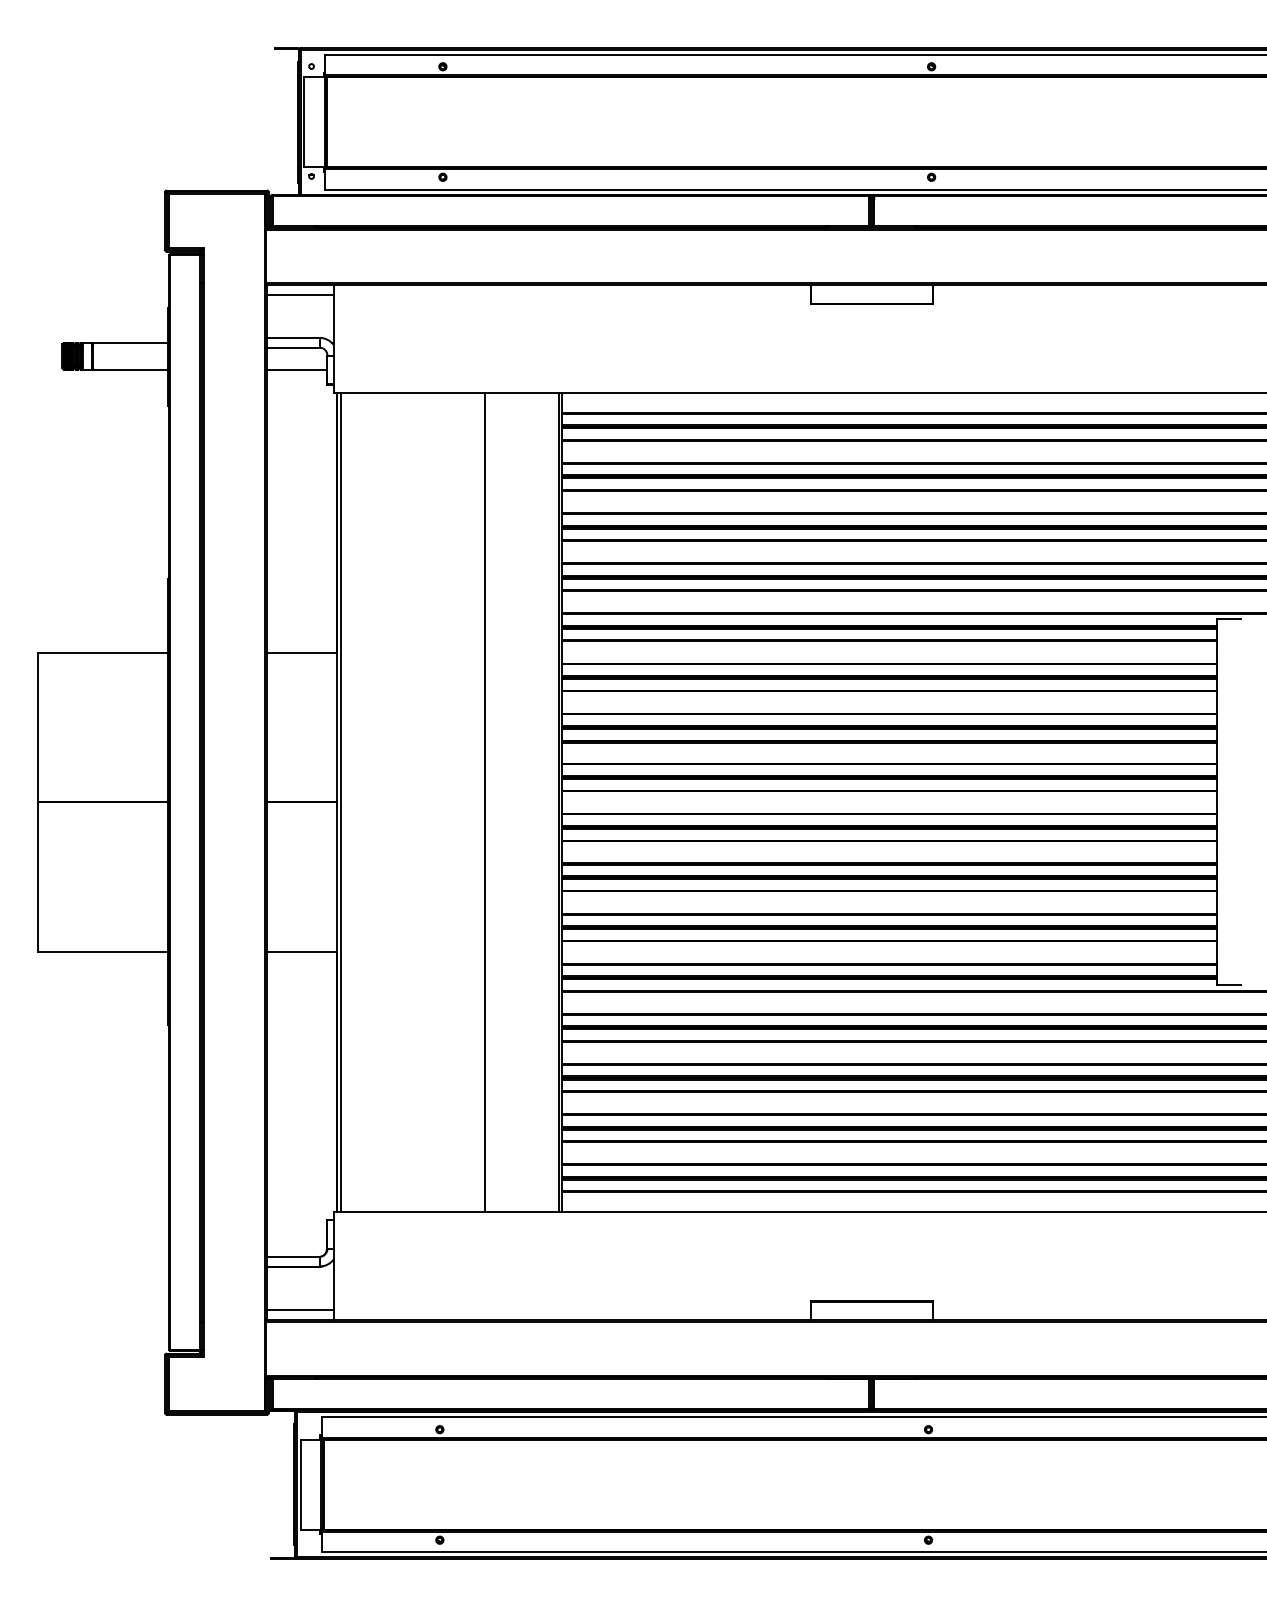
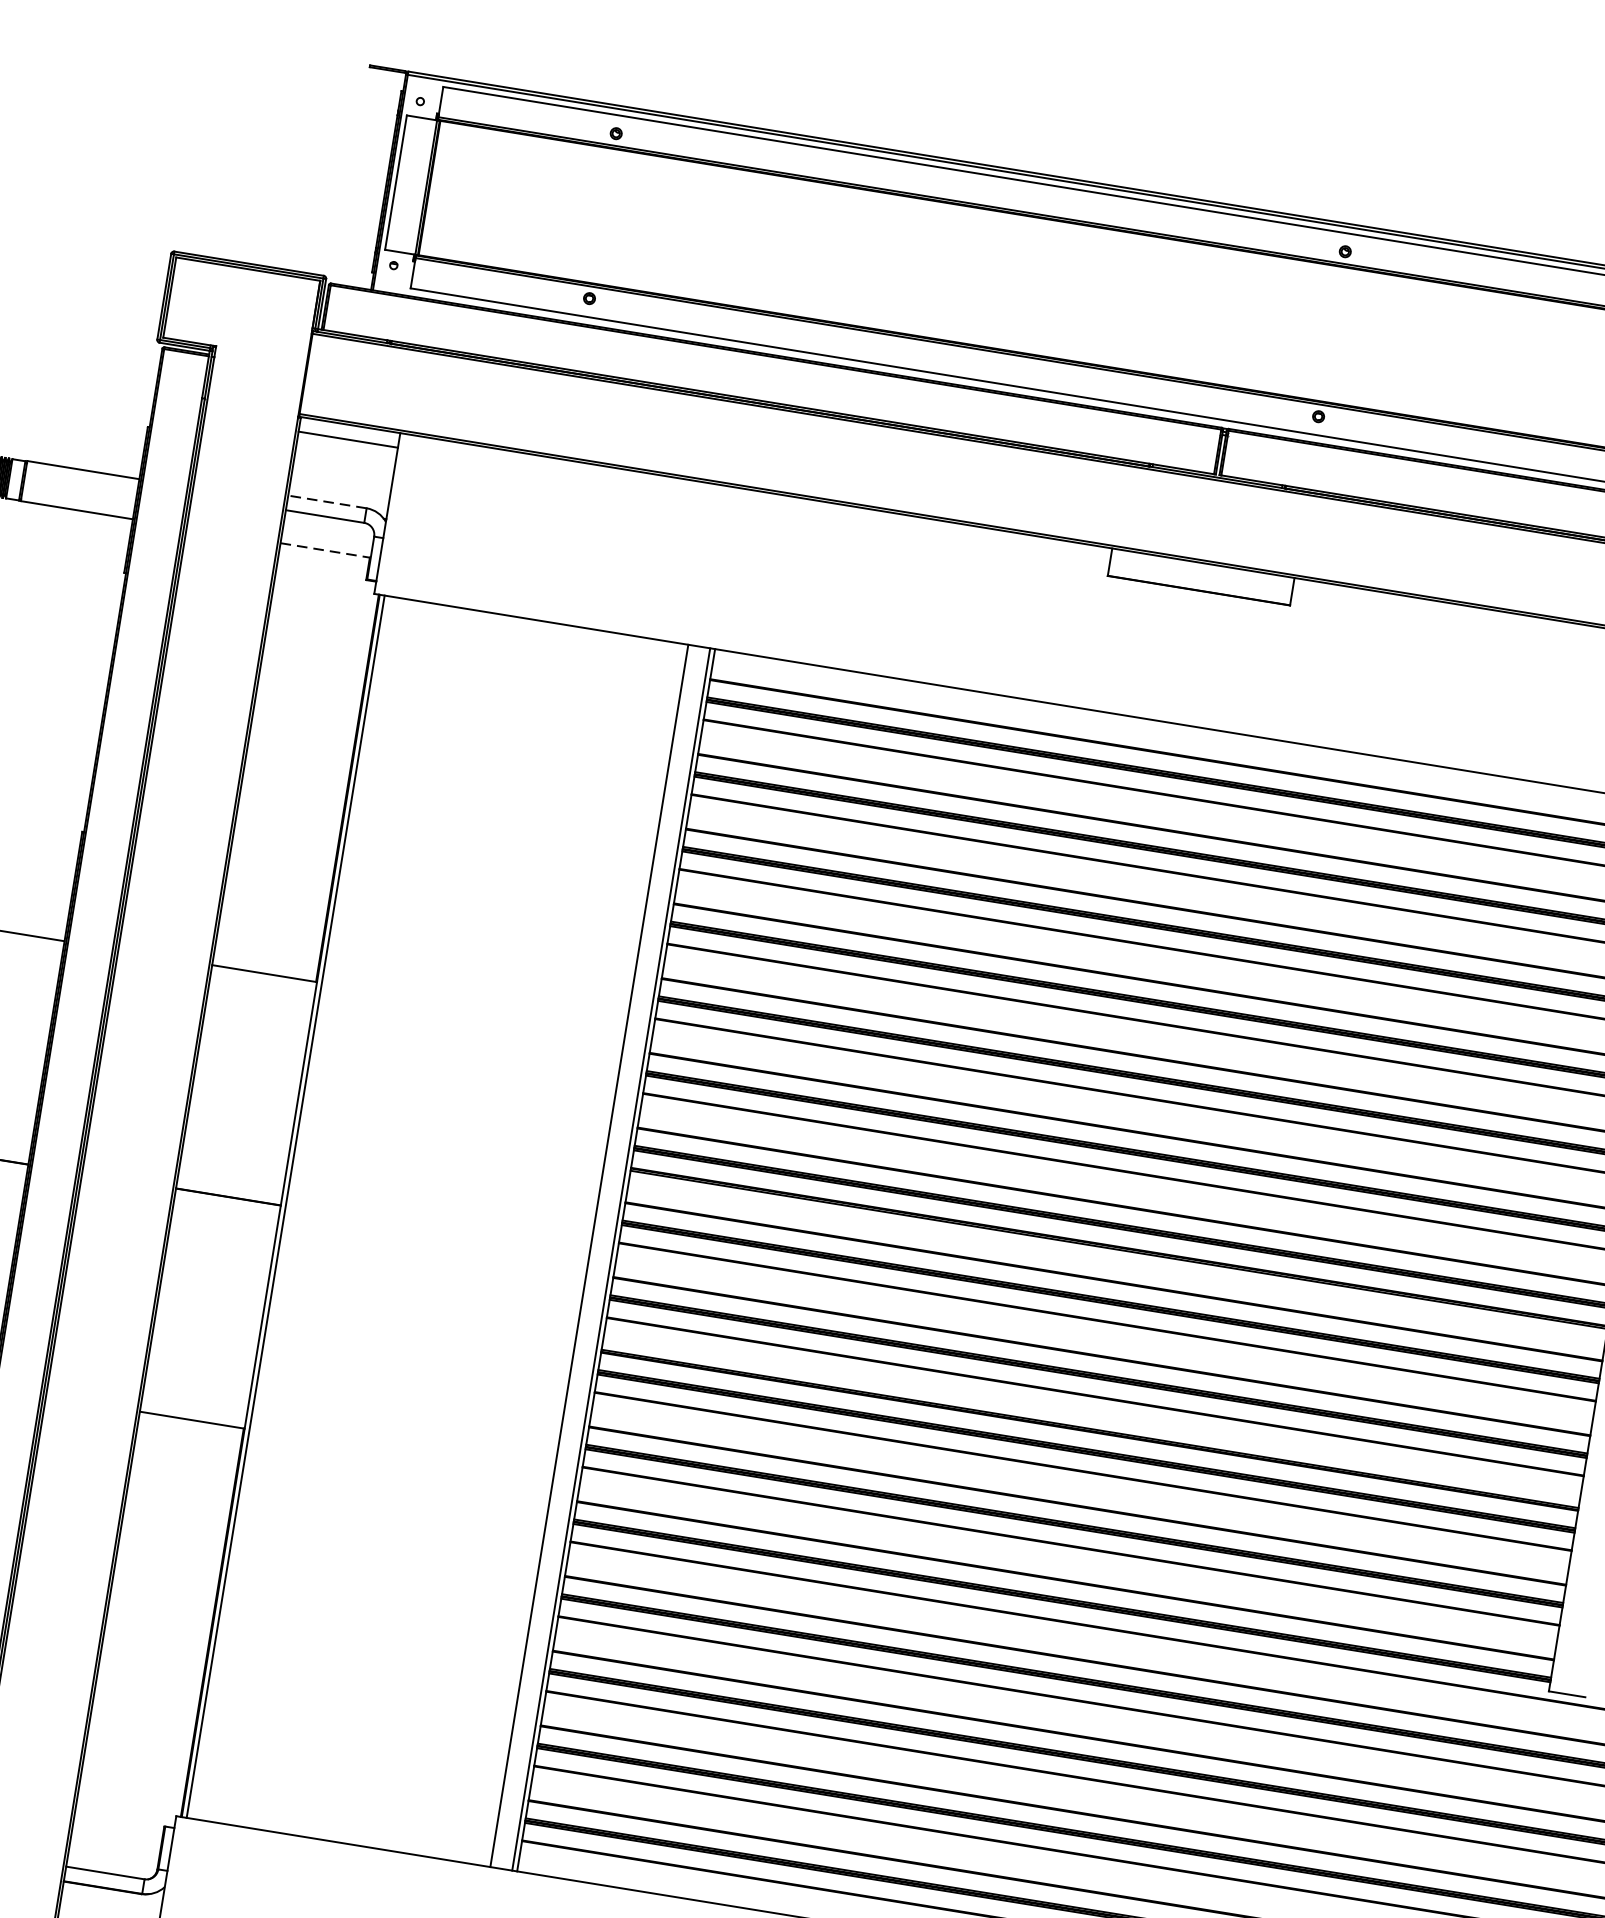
line: (292, 337) -> (326, 501), solid -> dashed
line: (297, 369) -> (326, 550), solid -> dashed
line: (485, 802) -> (590, 1255), moved

